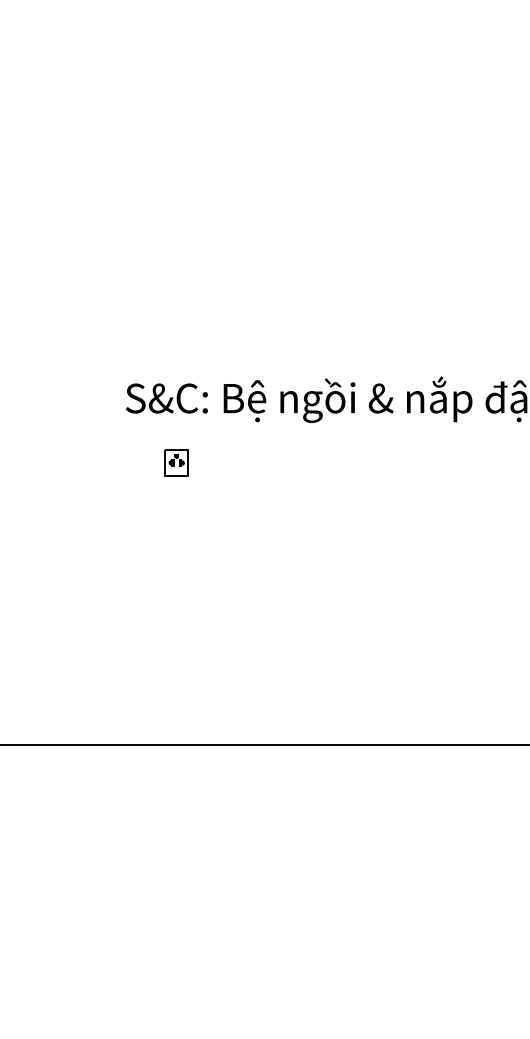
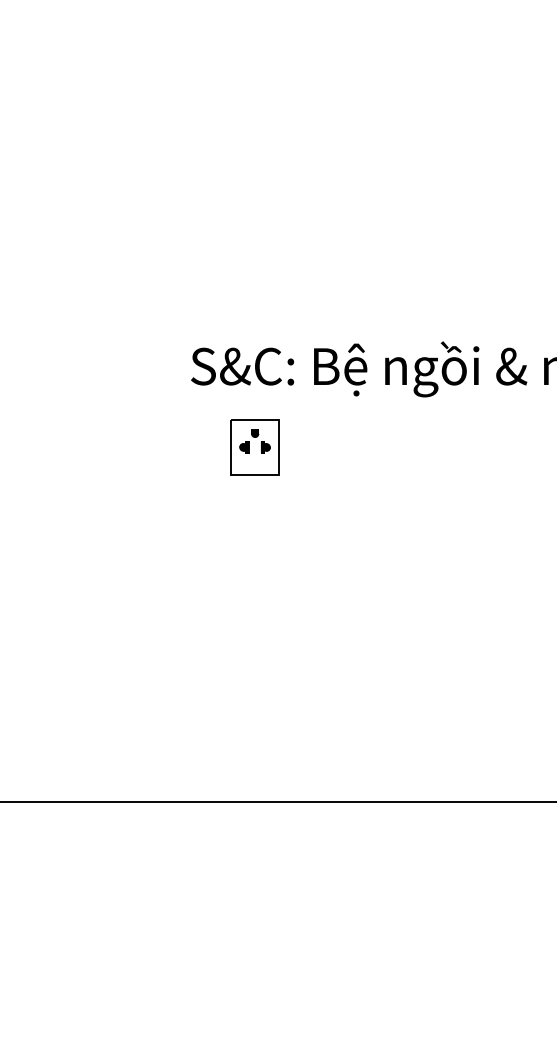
part: (176, 462) -> (254, 446), size x1.67

